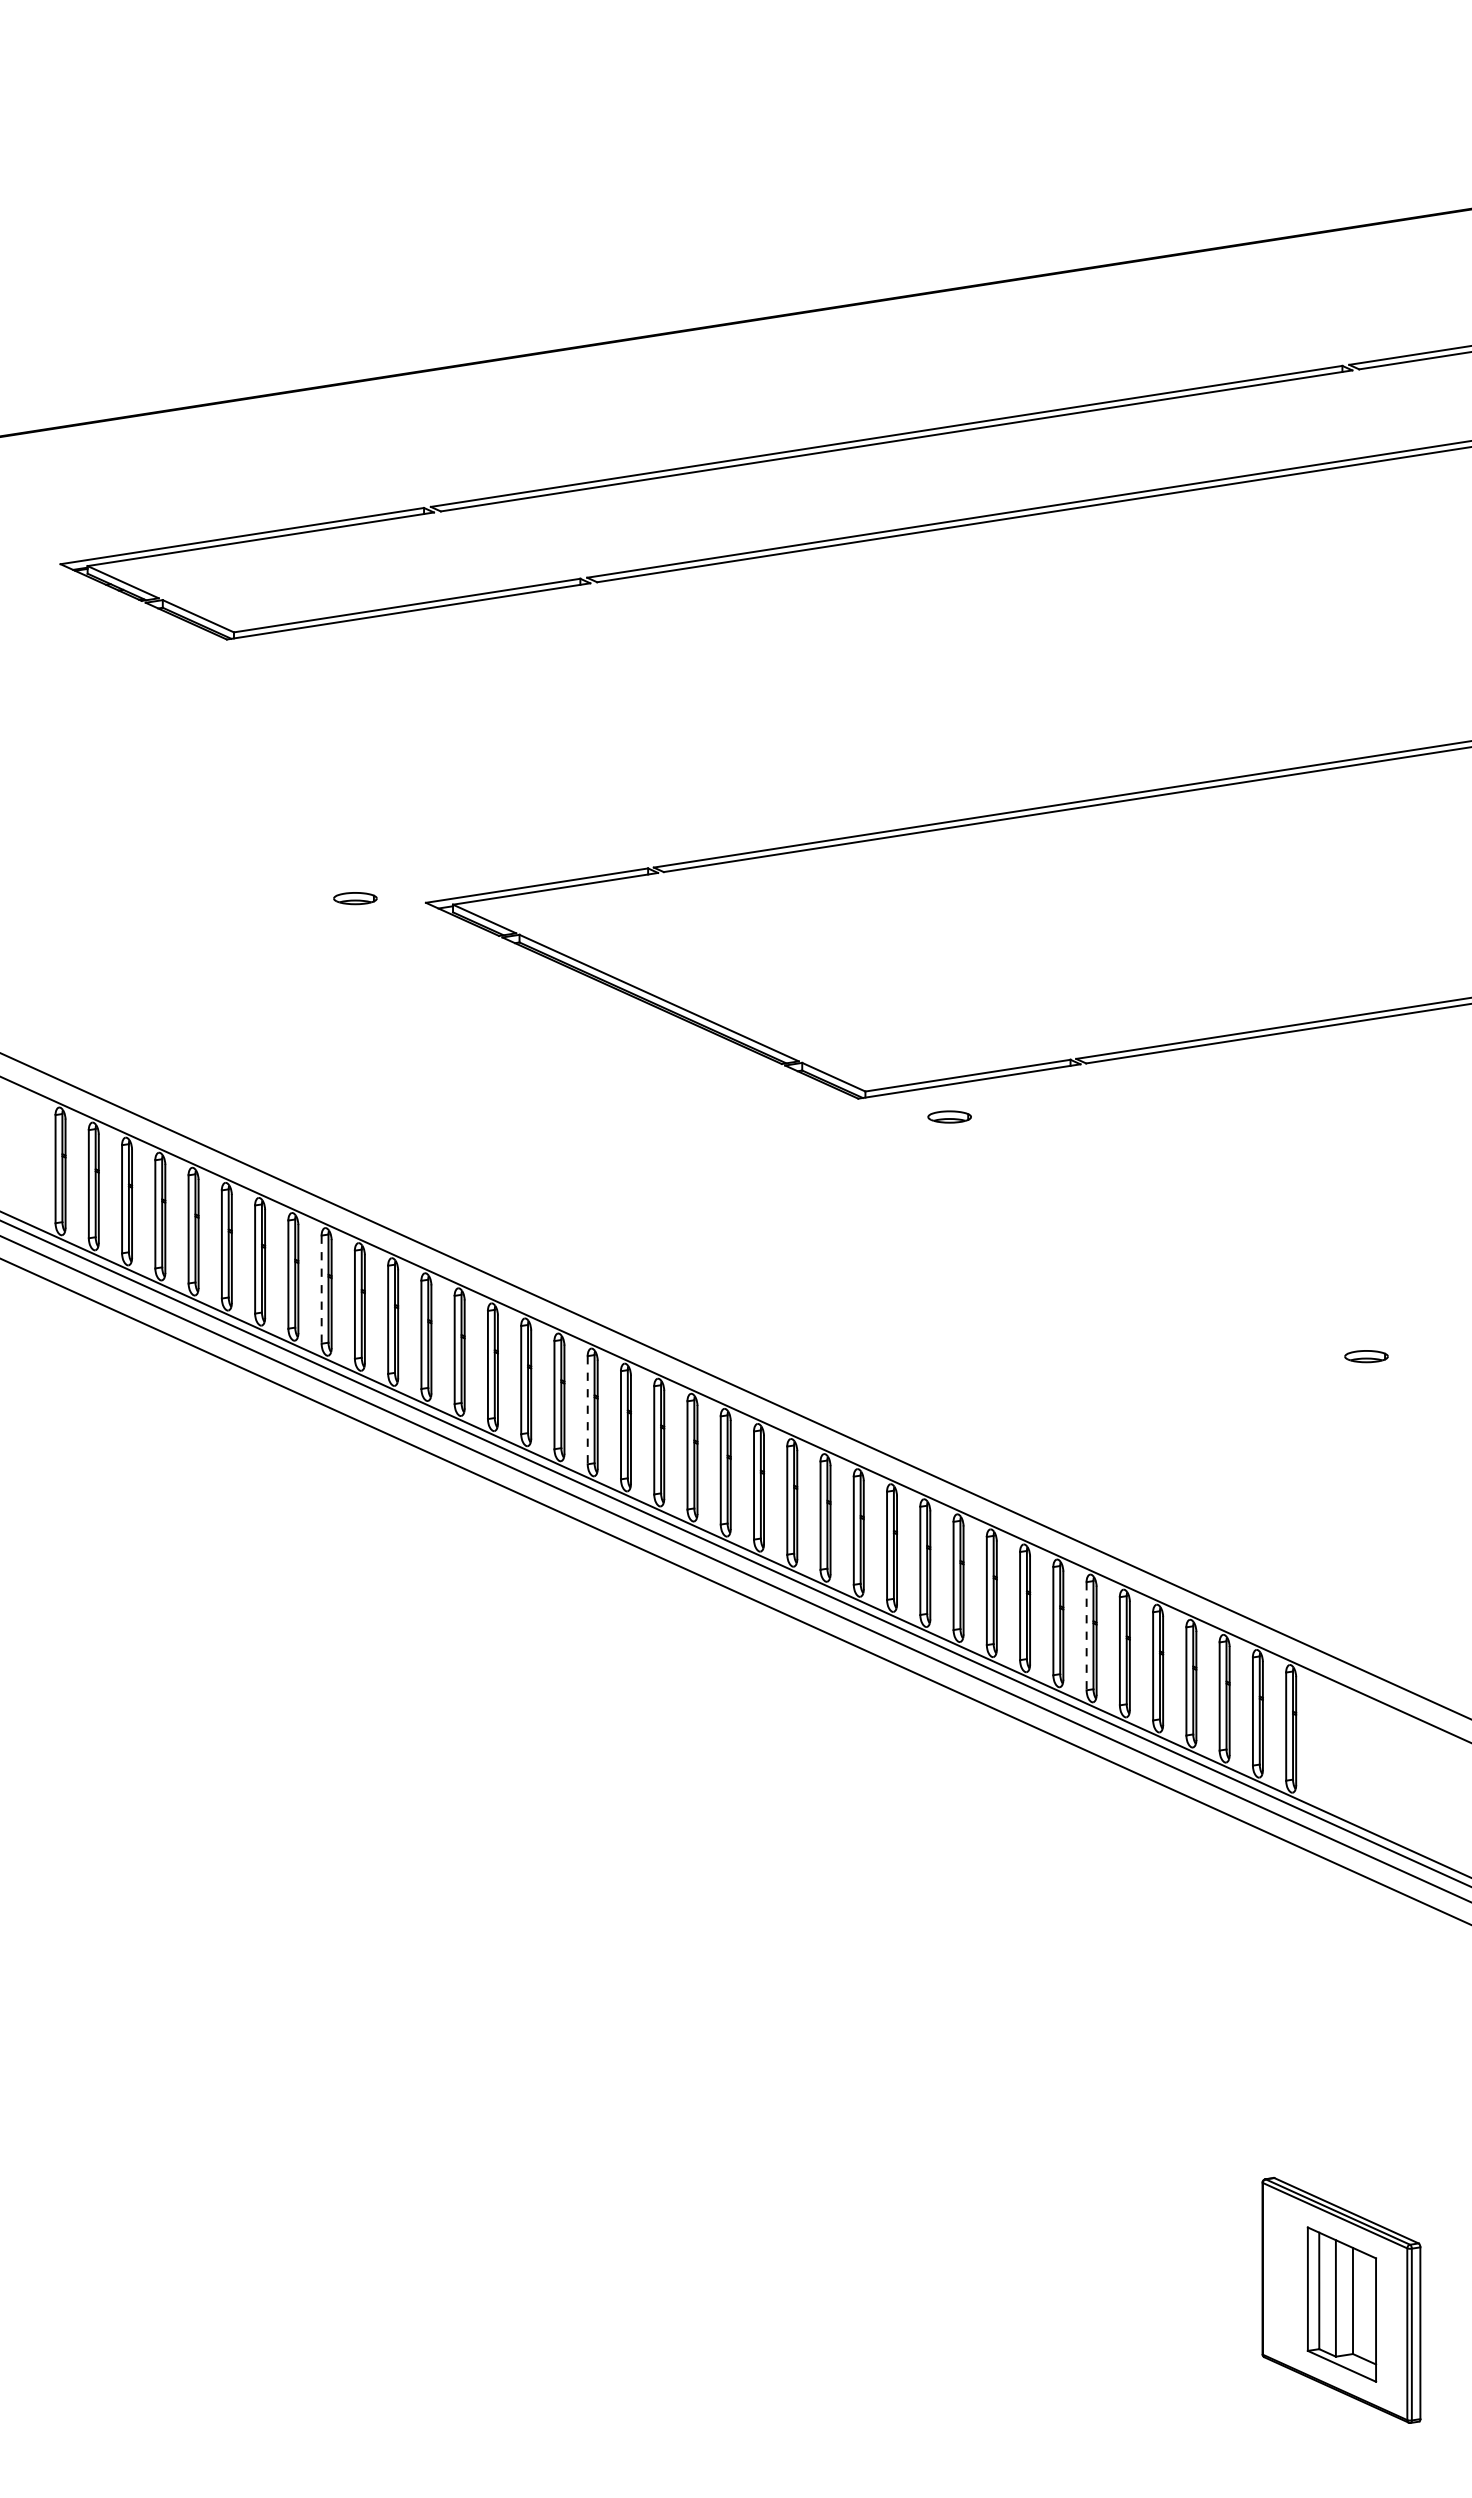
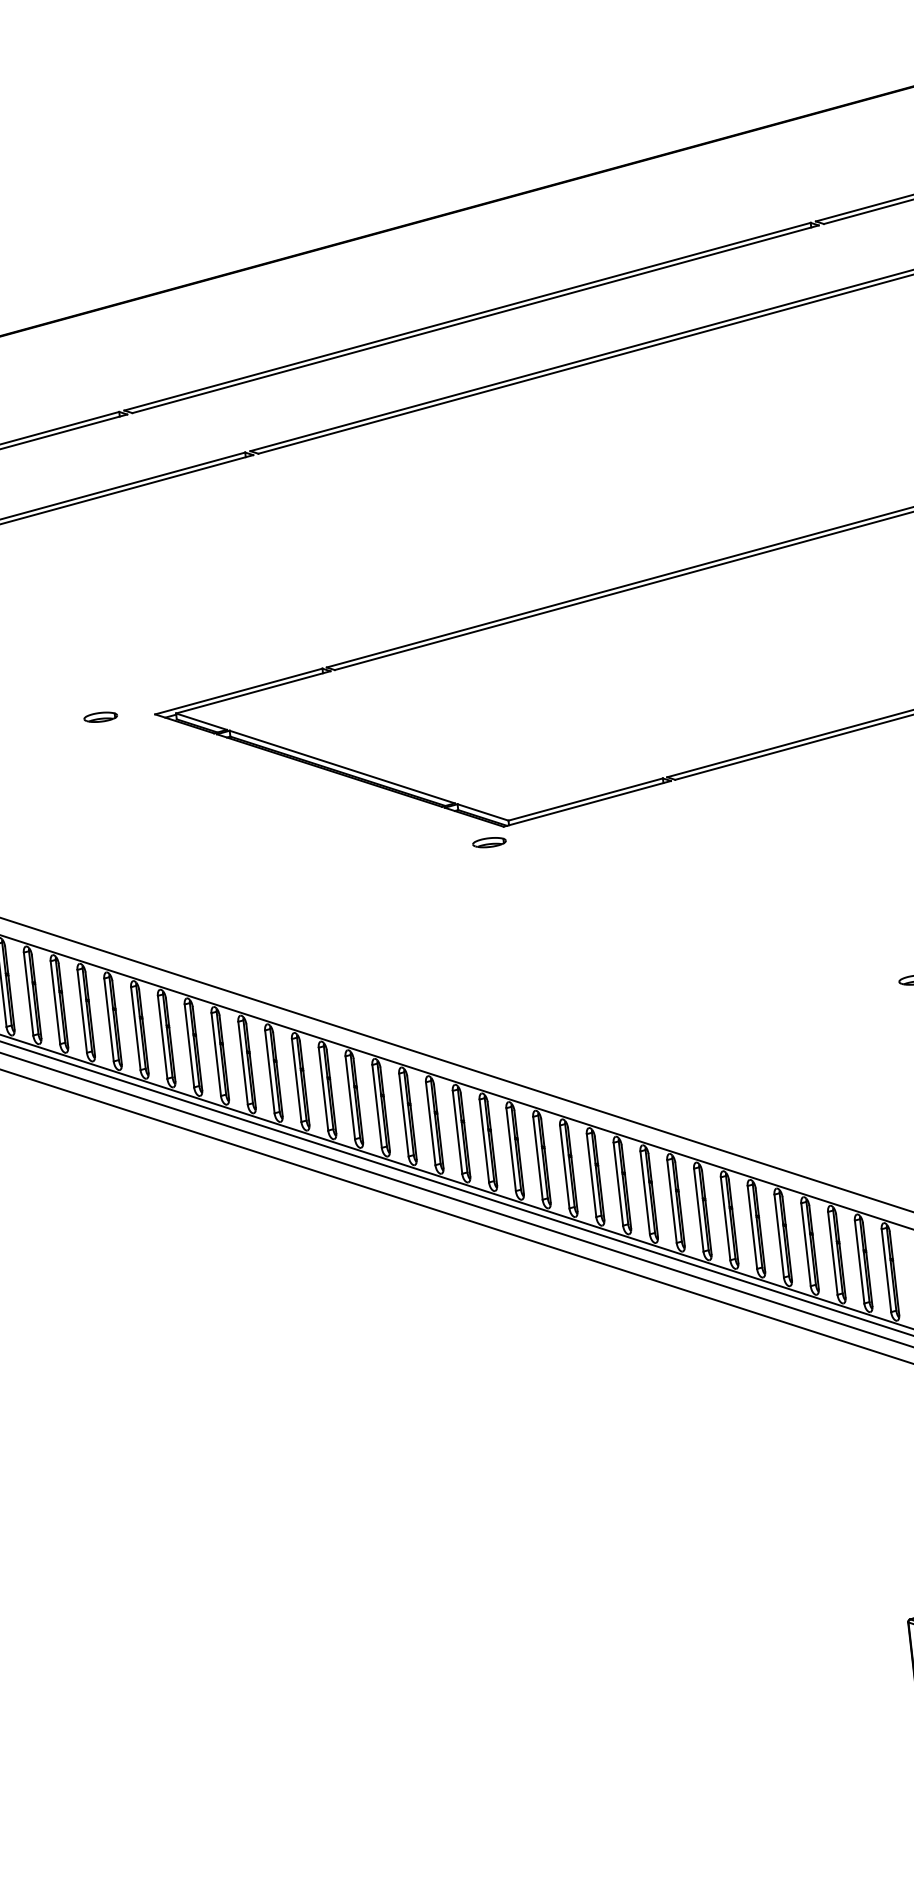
part: (949, 1116) -> (489, 842), moved
line: (321, 1290) -> (108, 1020), dashed -> solid
line: (587, 1410) -> (323, 1089), dashed -> solid
line: (1086, 1636) -> (725, 1219), dashed -> solid

